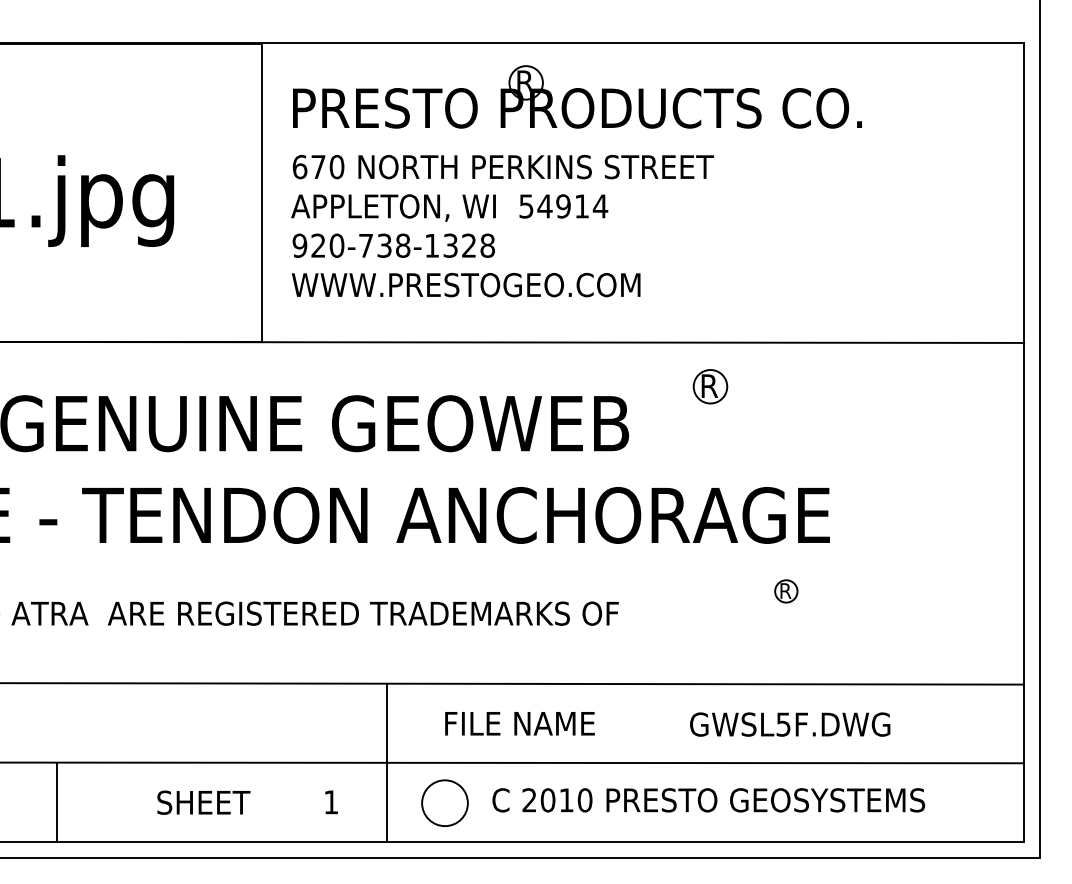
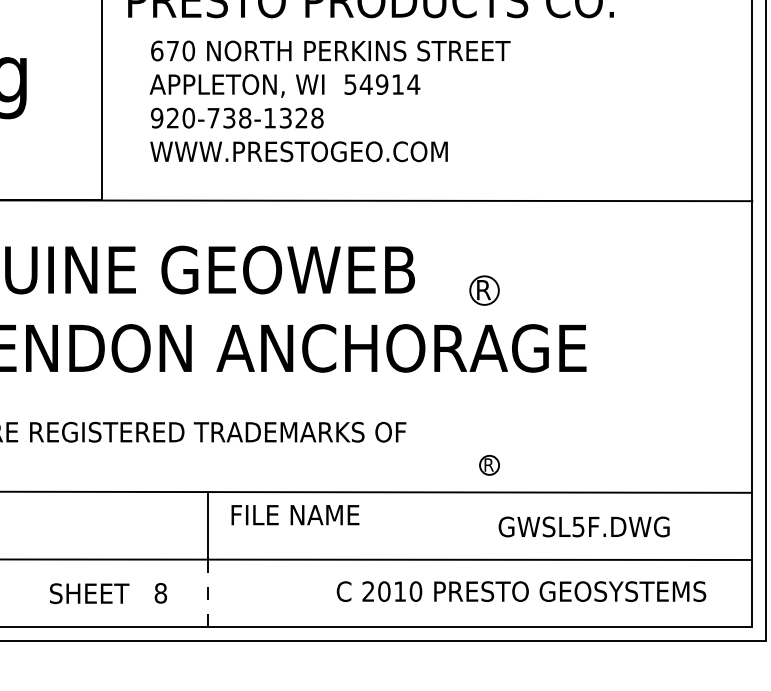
text: (502, 226) -> (330, 101), moved
part: (710, 386) -> (484, 290), moved
part: (786, 591) -> (489, 465), moved
text: (519, 723) -> (295, 514), moved
text: (790, 724) -> (584, 526), moved
text: (708, 800) -> (521, 591), moved
text: (203, 802) -> (89, 593), moved
text: (331, 802) -> (161, 593), 1 -> 8
line: (387, 802) -> (208, 593), solid -> dashed
circle: (444, 802) -> (257, 593), removed

